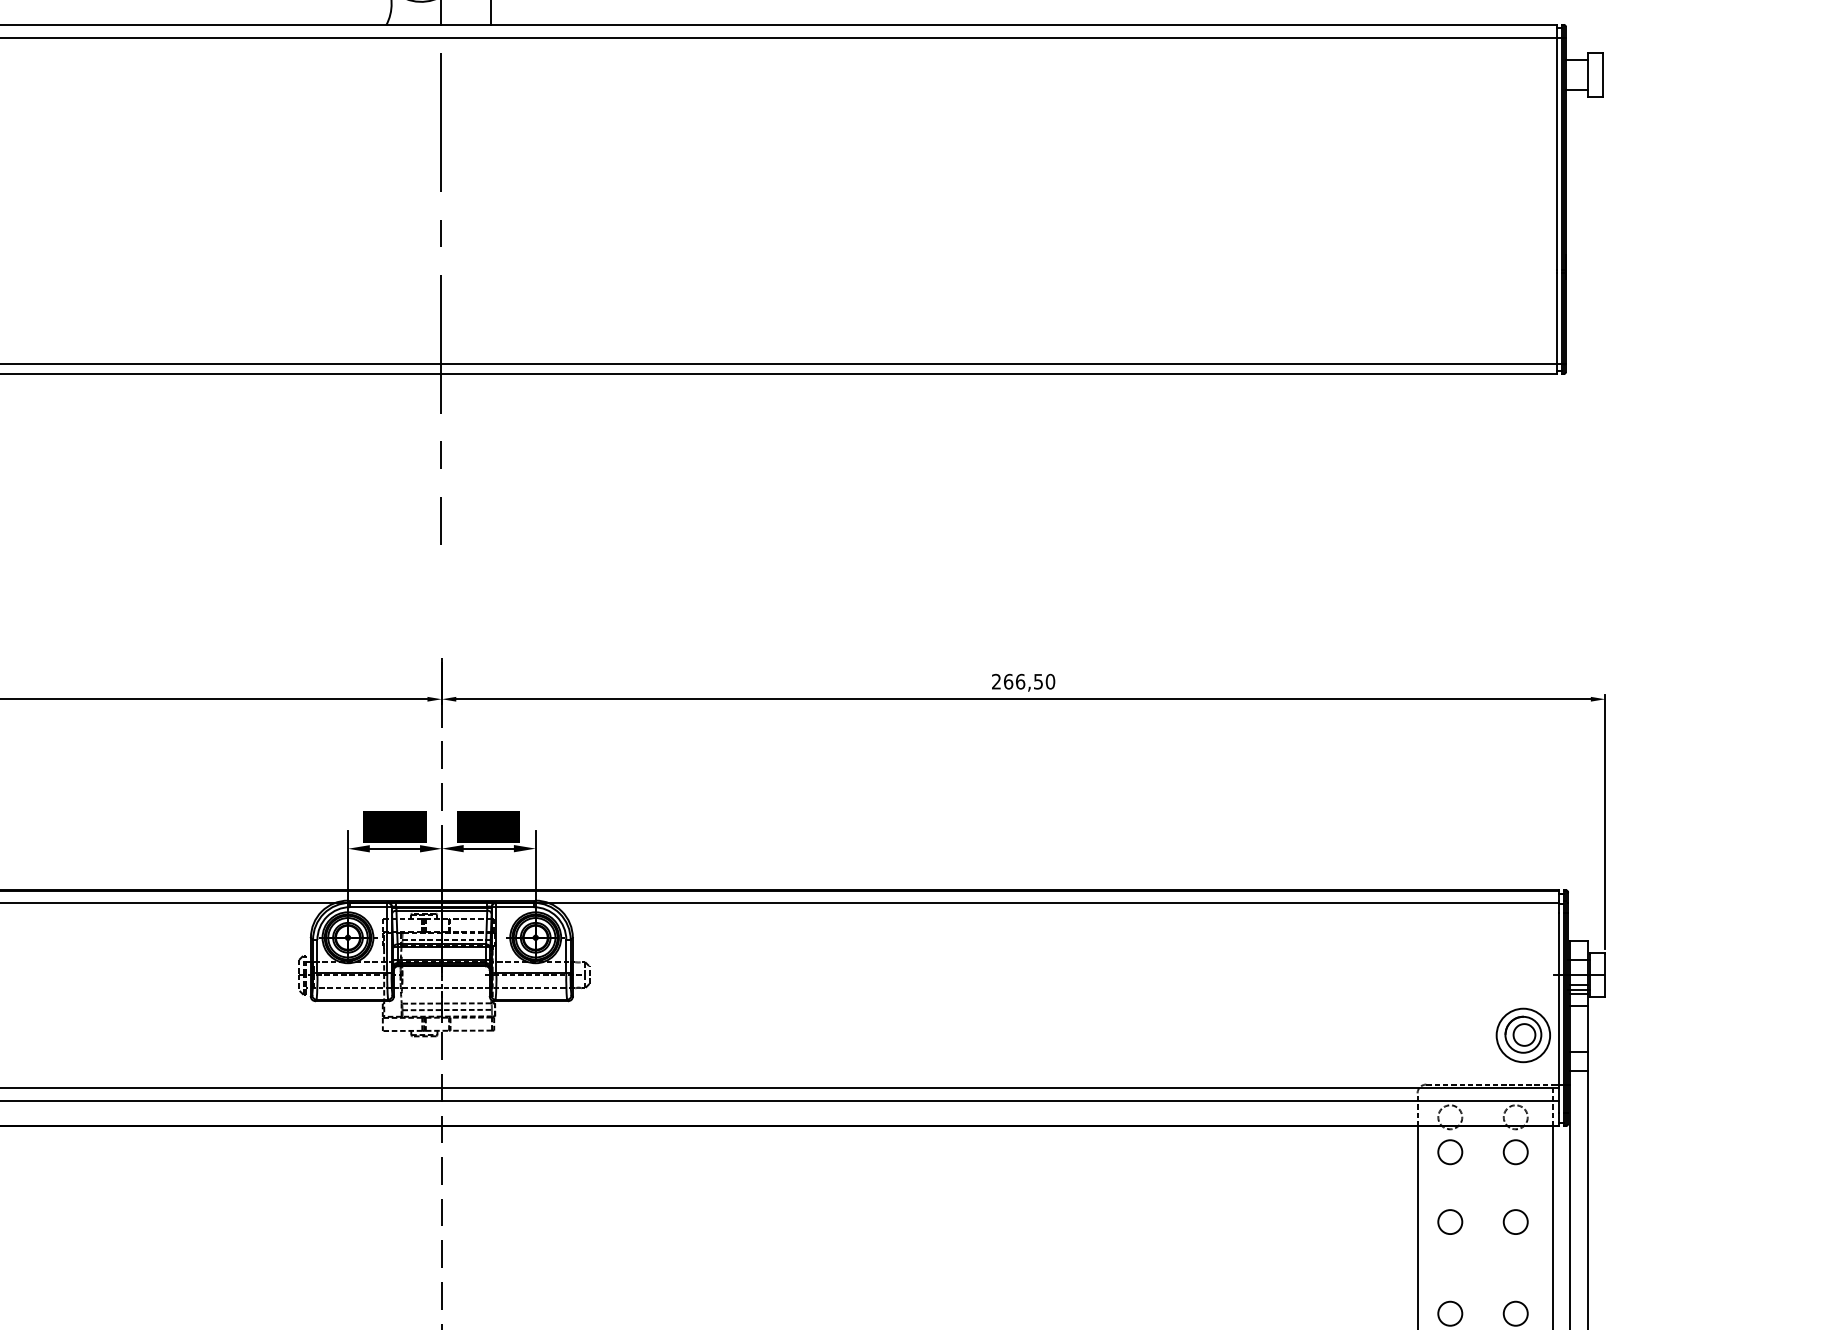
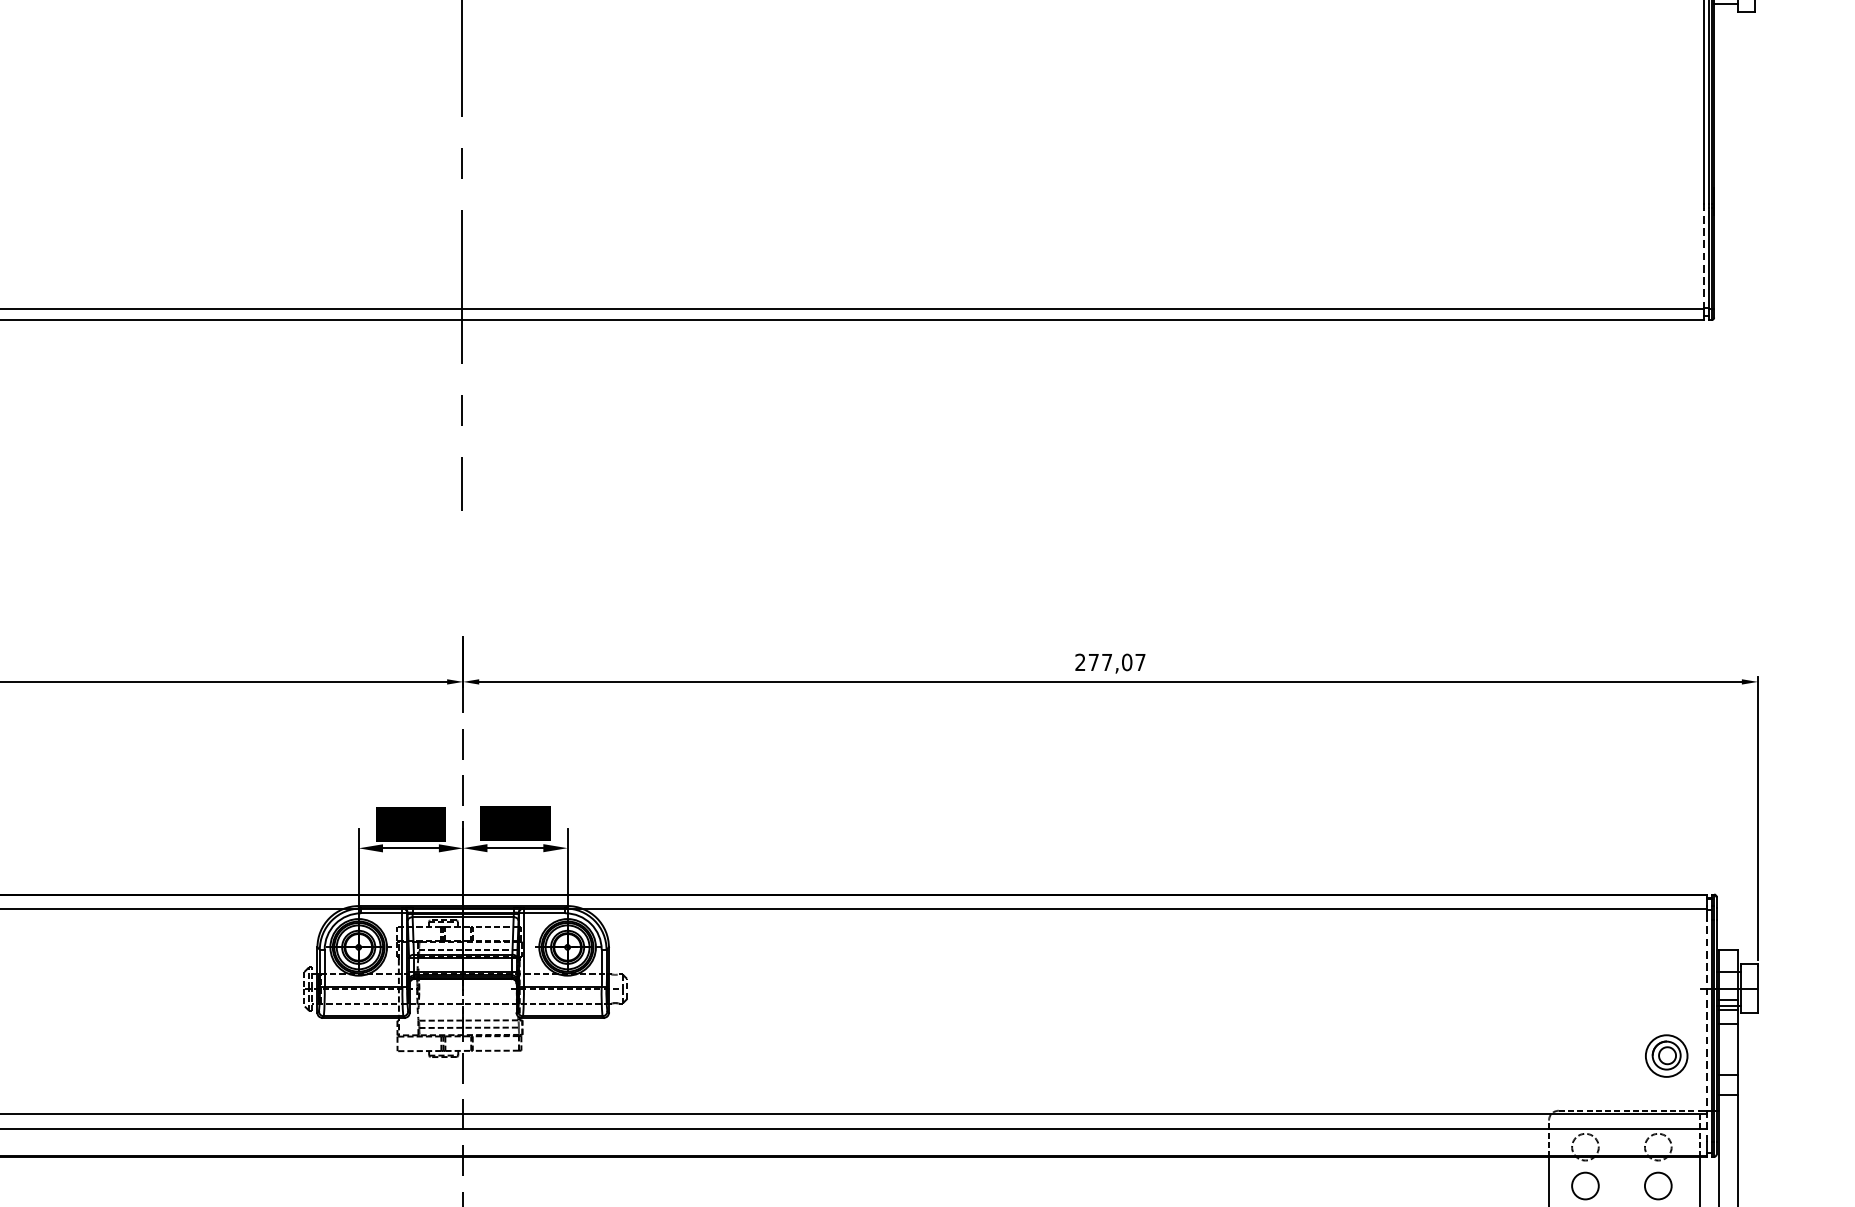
line: (1557, 318) -> (1704, 258), solid -> dashed
text: (1029, 681) -> (1117, 662), 266,50 -> 277,07
line: (1559, 1013) -> (1706, 1031), solid -> dashed
part: (1522, 1035) -> (1665, 1056), size x0.7

